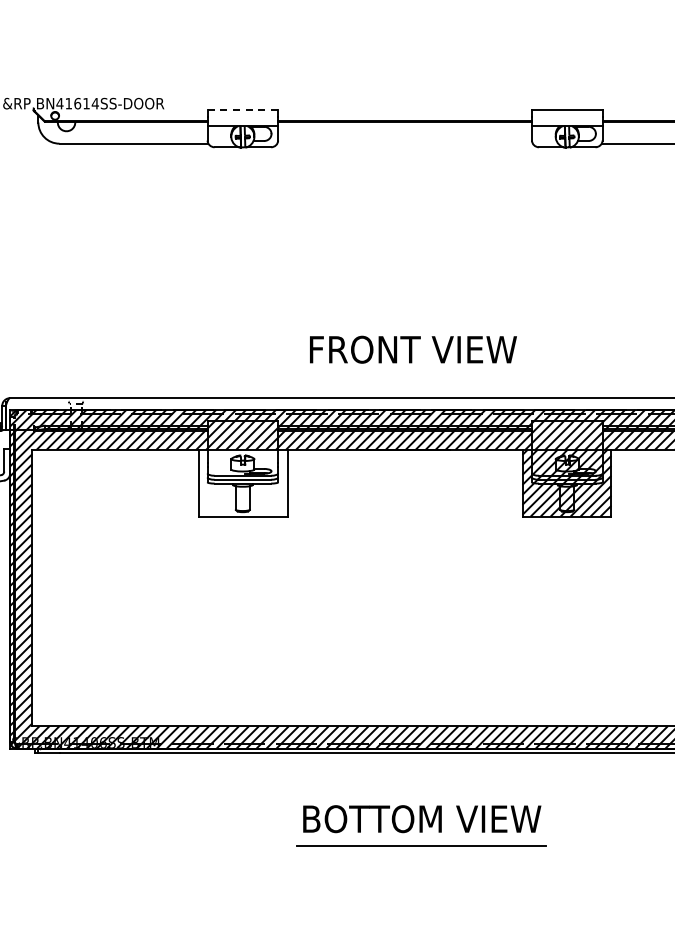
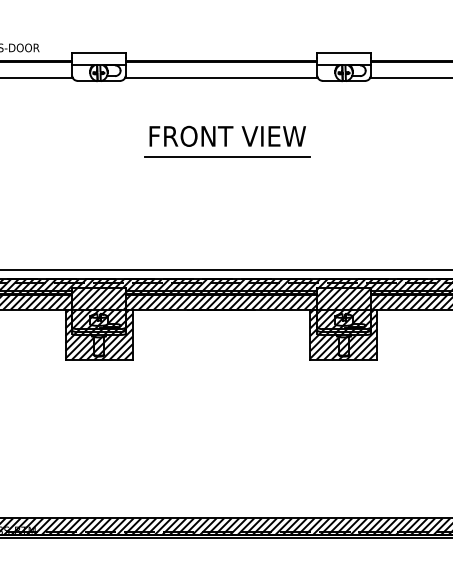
line: (243, 110) -> (99, 53), dashed -> solid
line: (404, 143) -> (221, 78), added
line: (412, 247) -> (227, 156), added
text: (413, 349) -> (227, 136), moved
hatch: (242, 482) -> (98, 334), added

